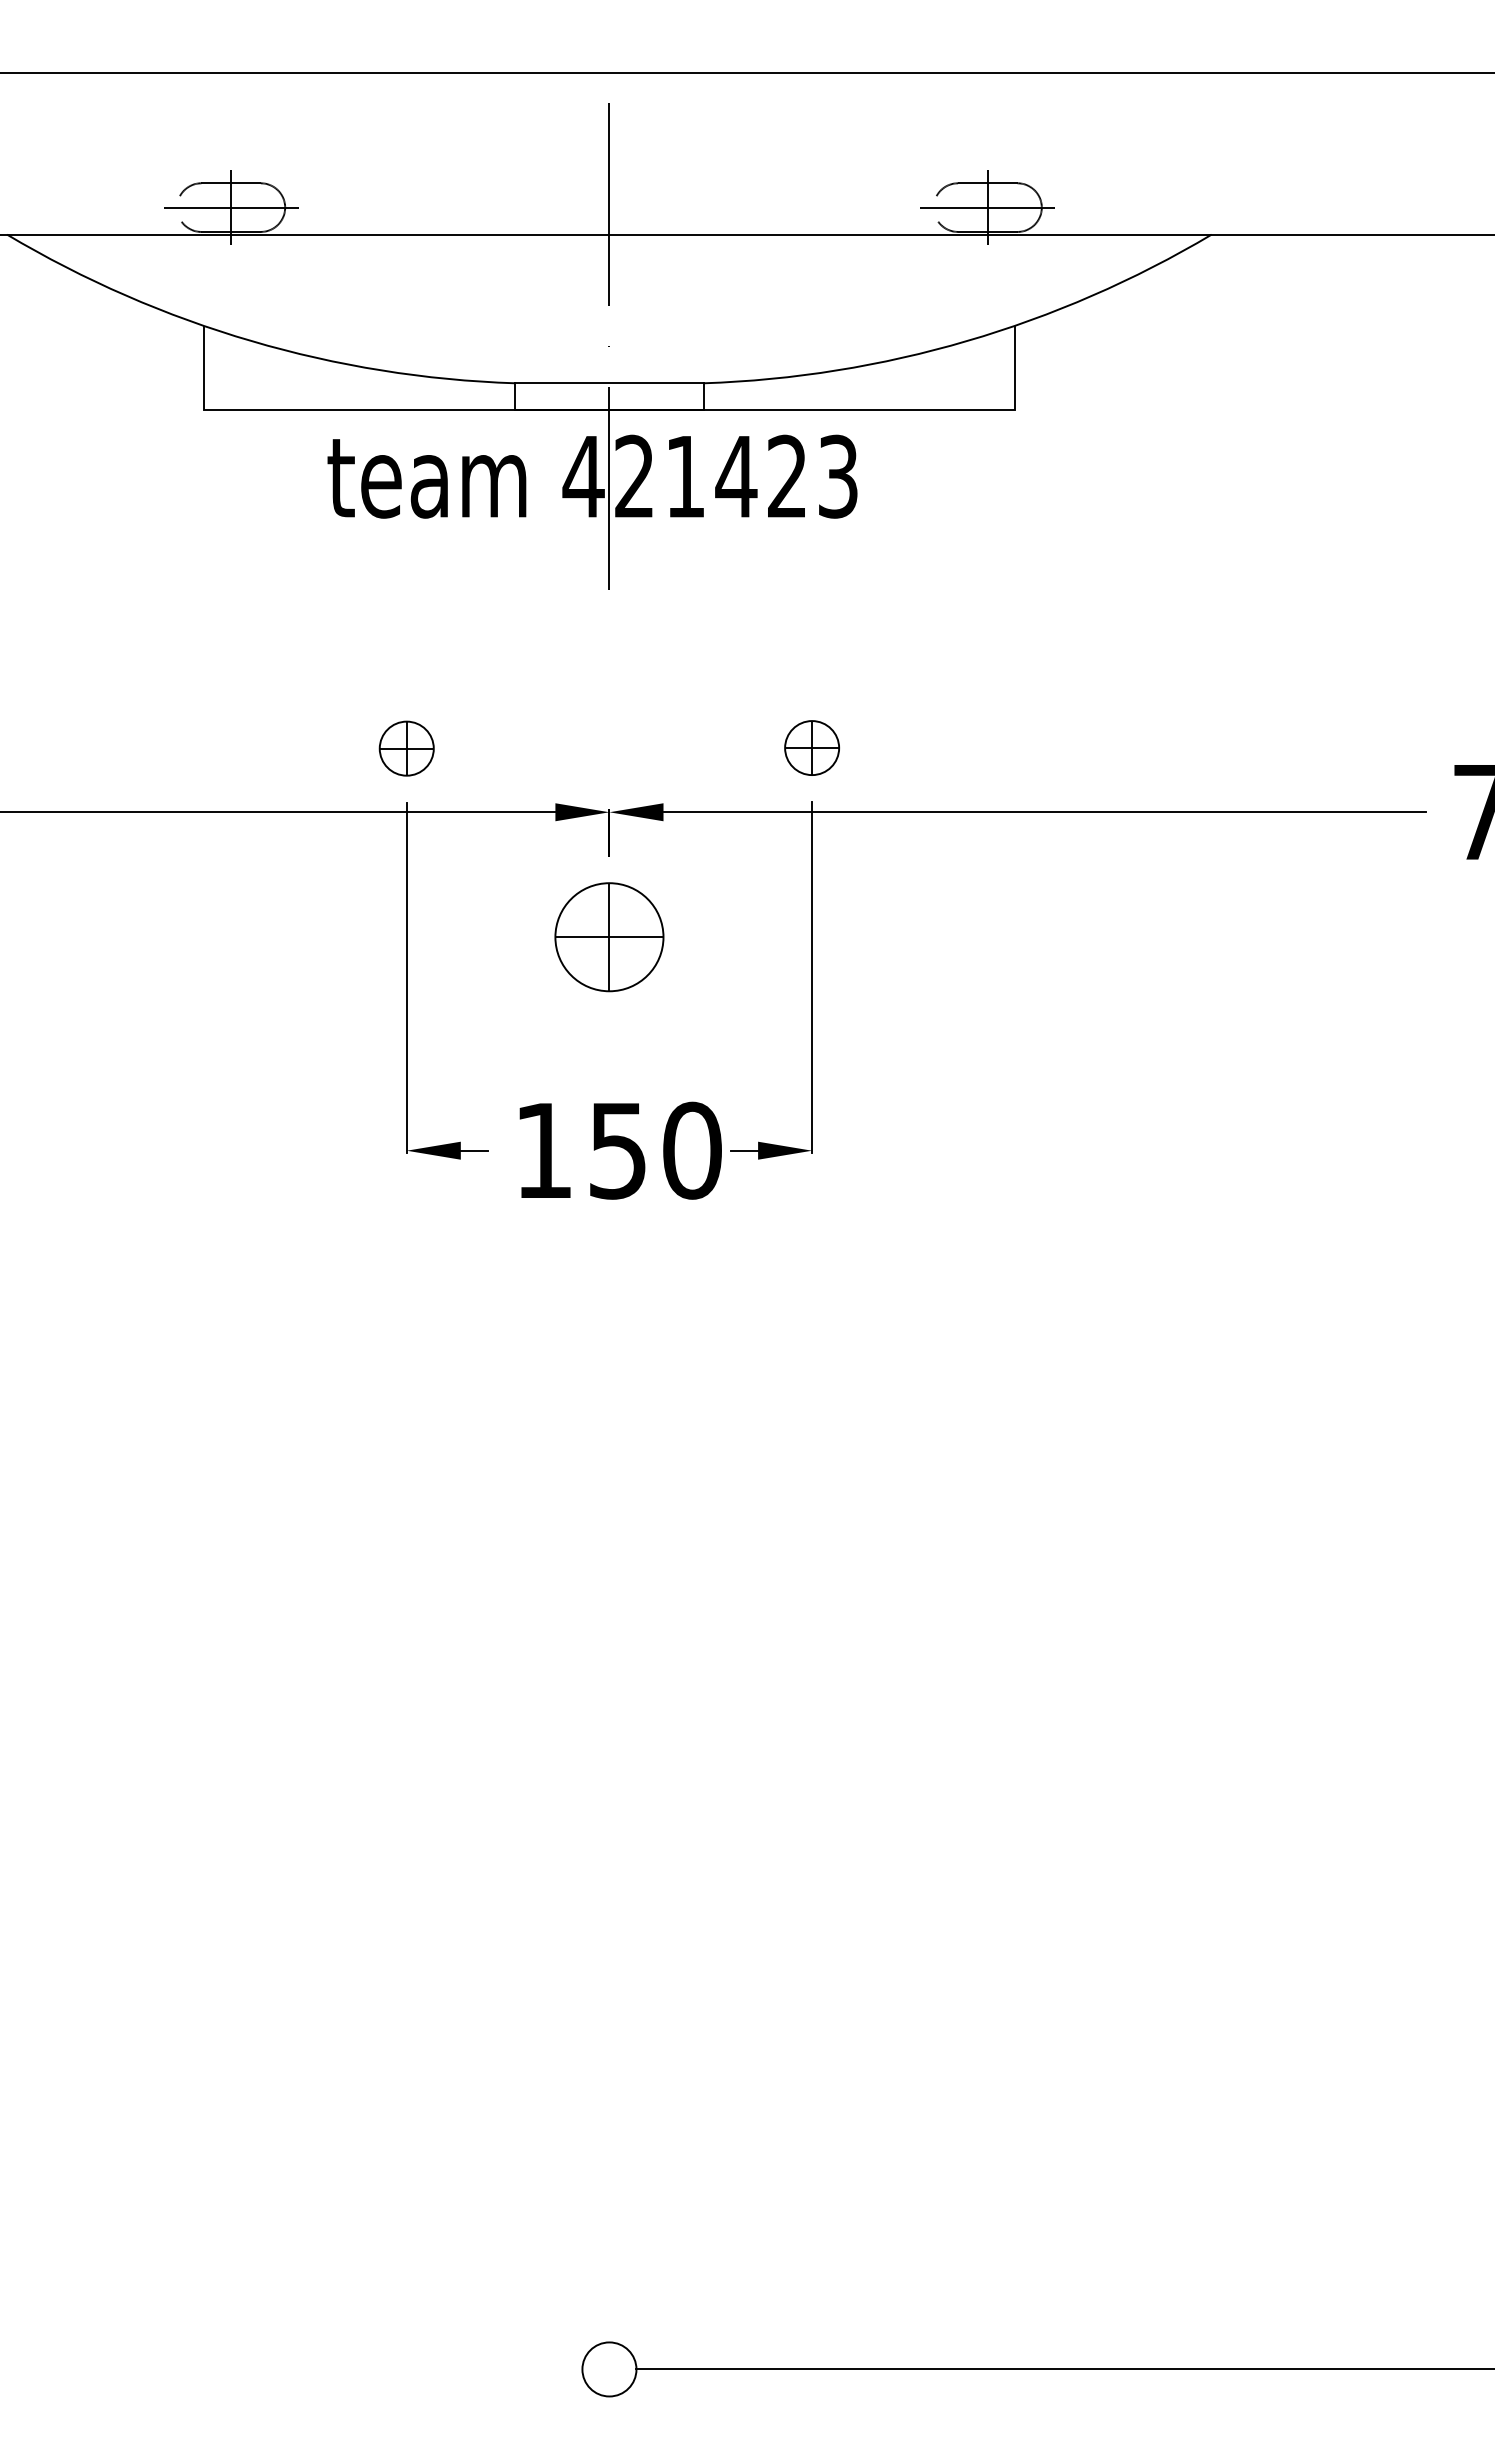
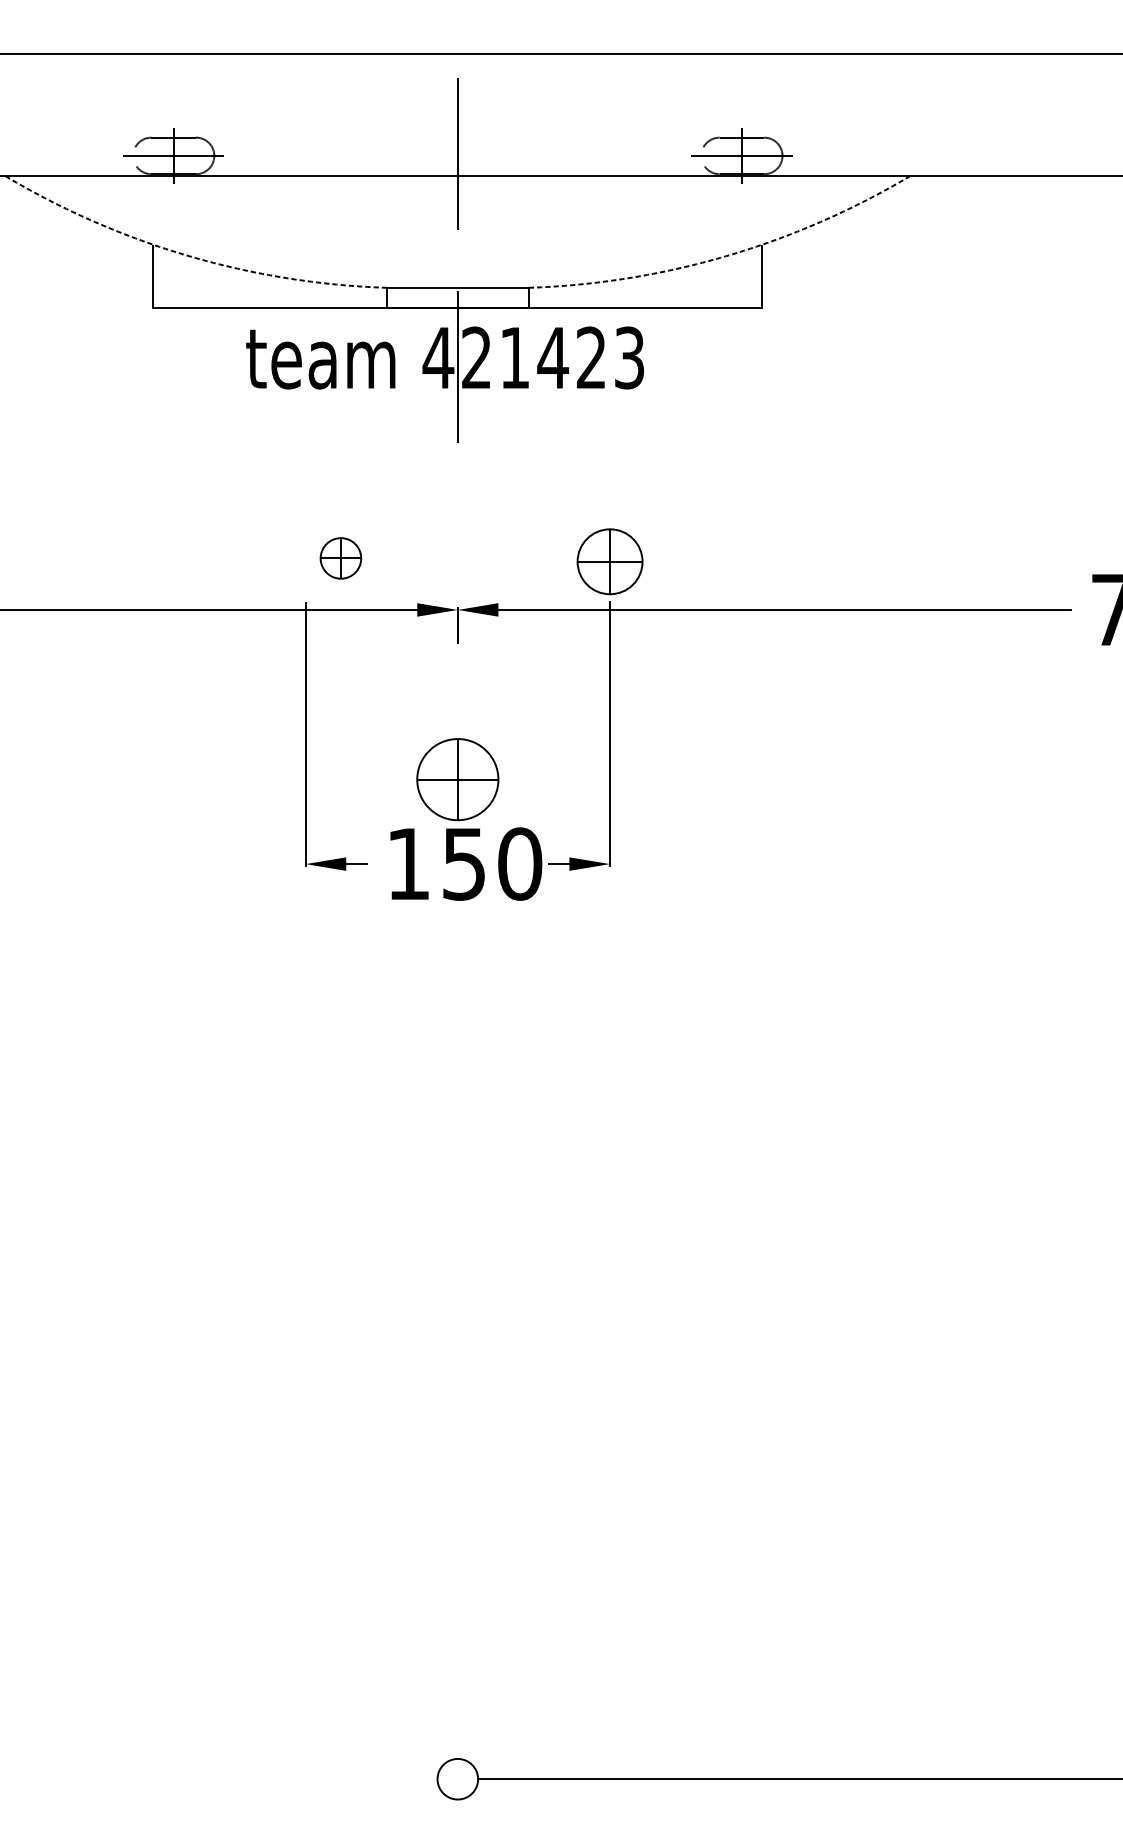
arc: (251, 341) -> (189, 256), solid -> dashed
arc: (967, 341) -> (726, 256), solid -> dashed
part: (811, 747) -> (609, 561), size x1.6
part: (406, 748) -> (340, 558), moved
part: (609, 937) -> (457, 779), moved

